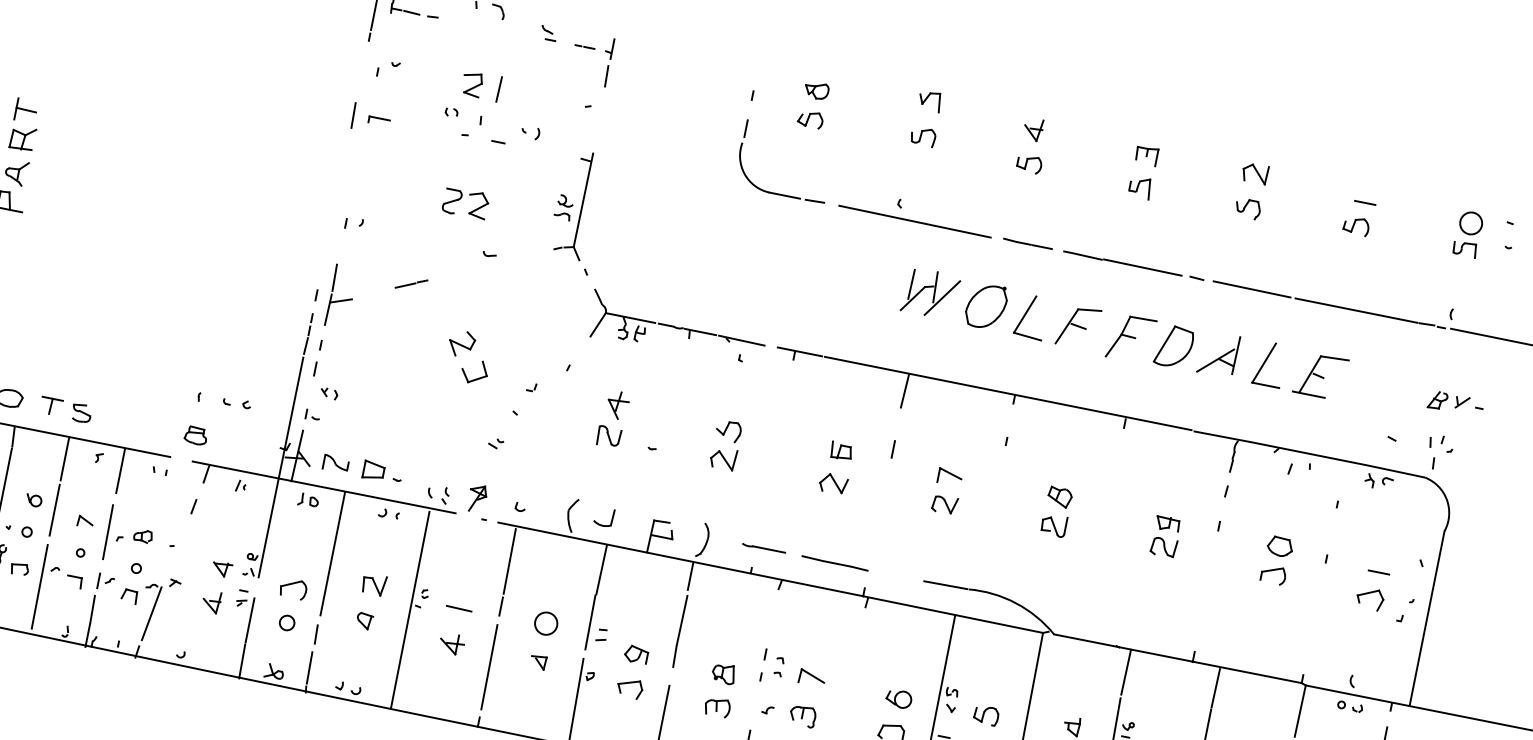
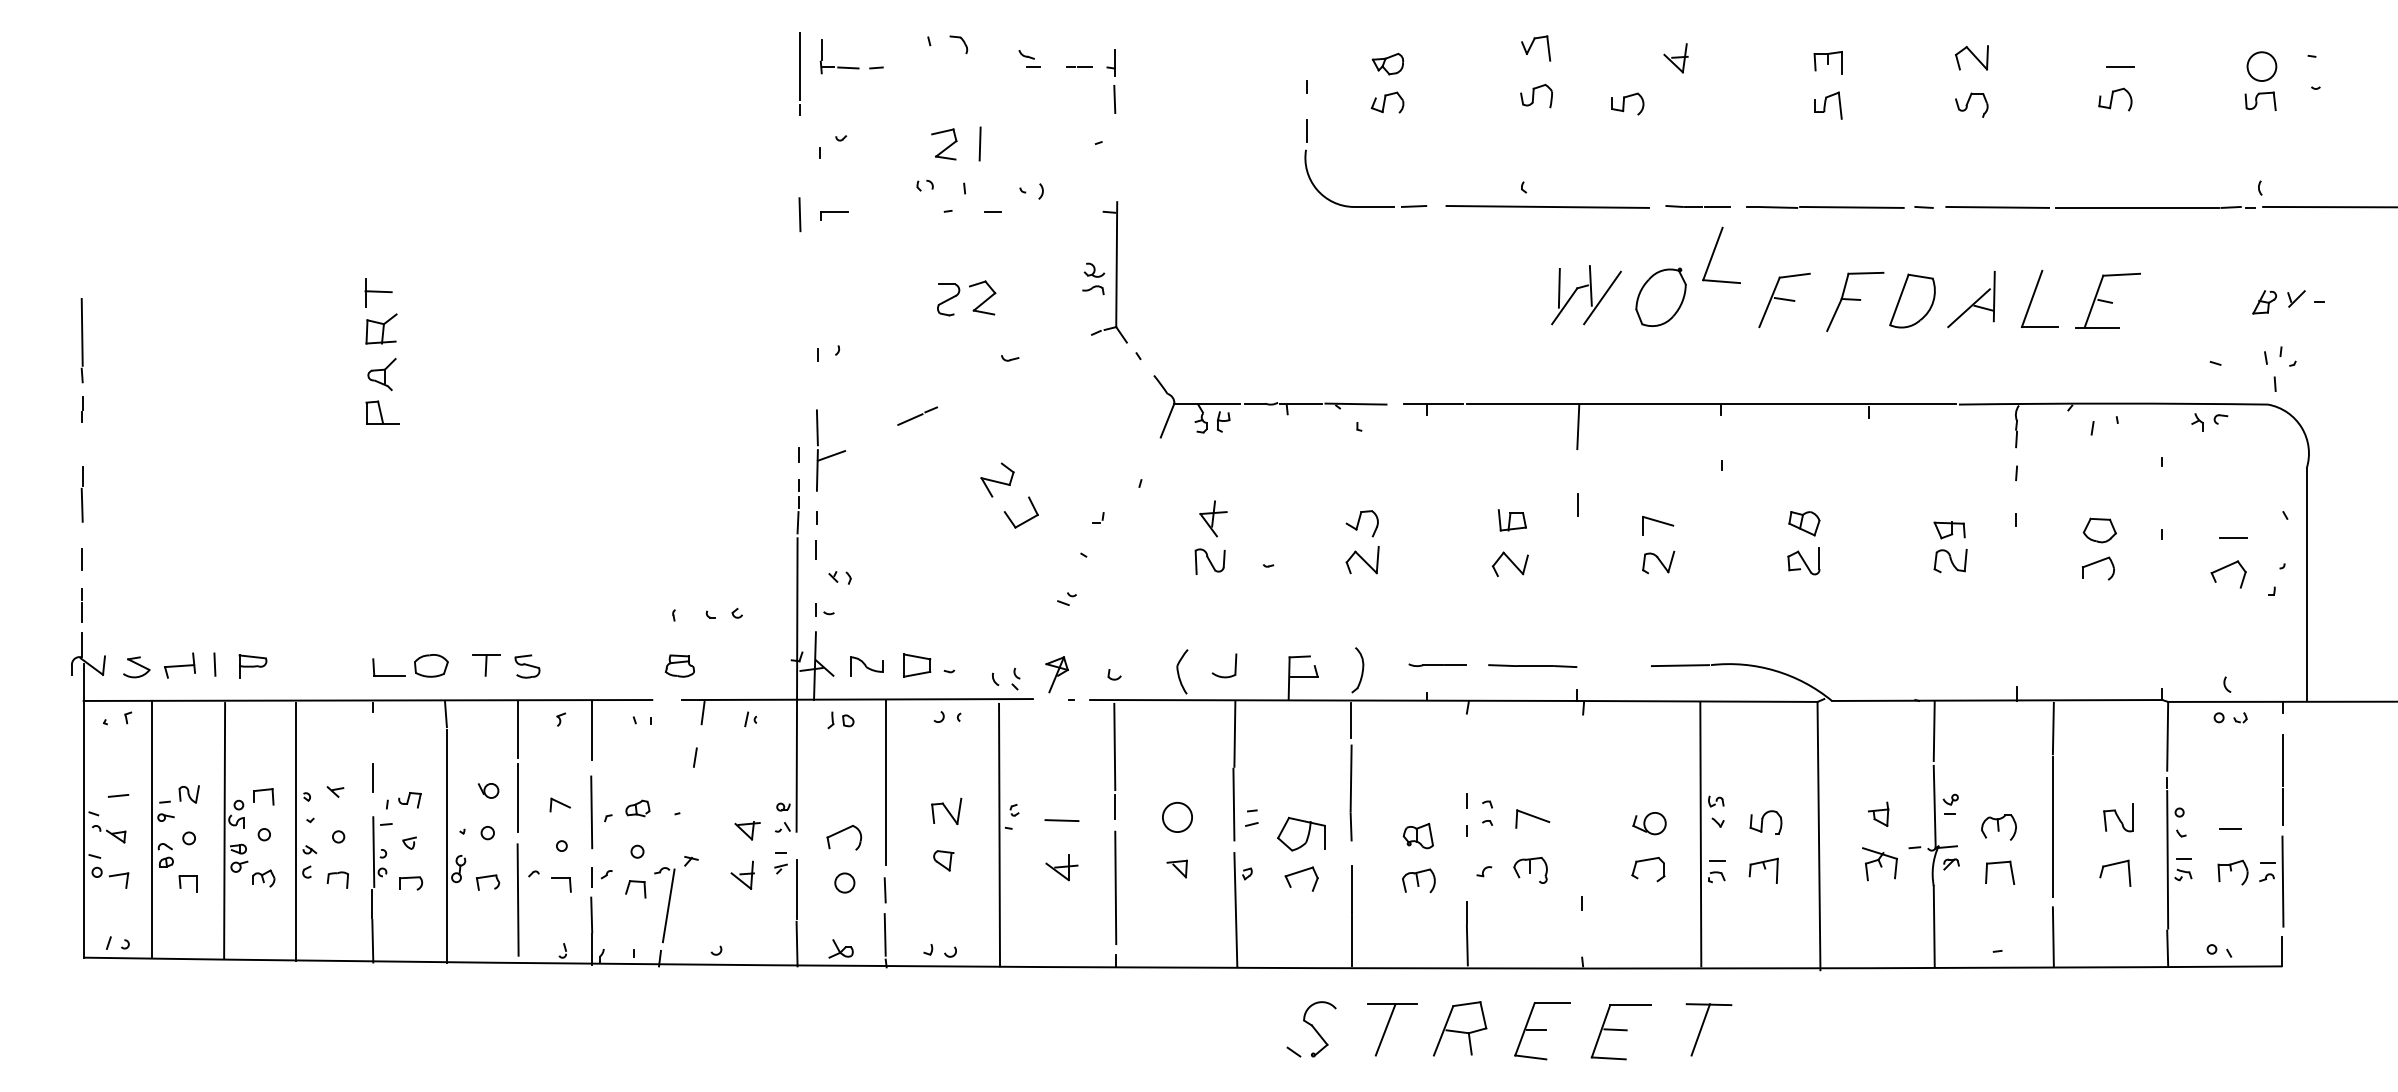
part: (1029, 163) -> (1627, 103), moved
part: (1026, 314) -> (1714, 253), moved
part: (635, 654) -> (1300, 833), size x1.6

